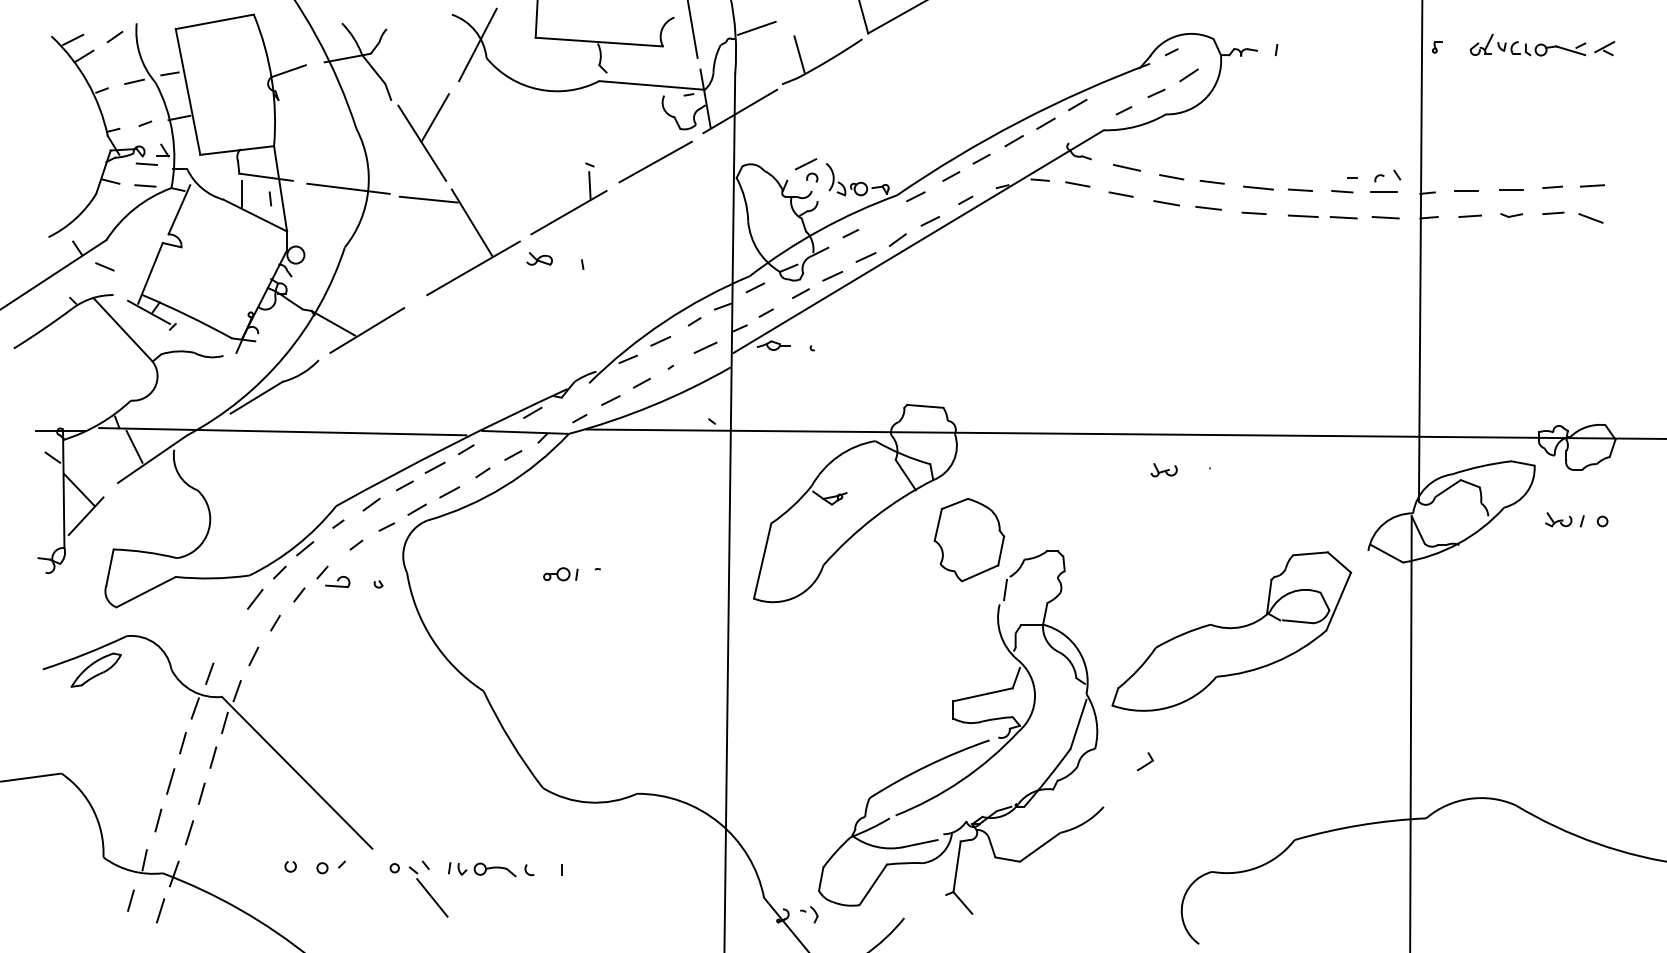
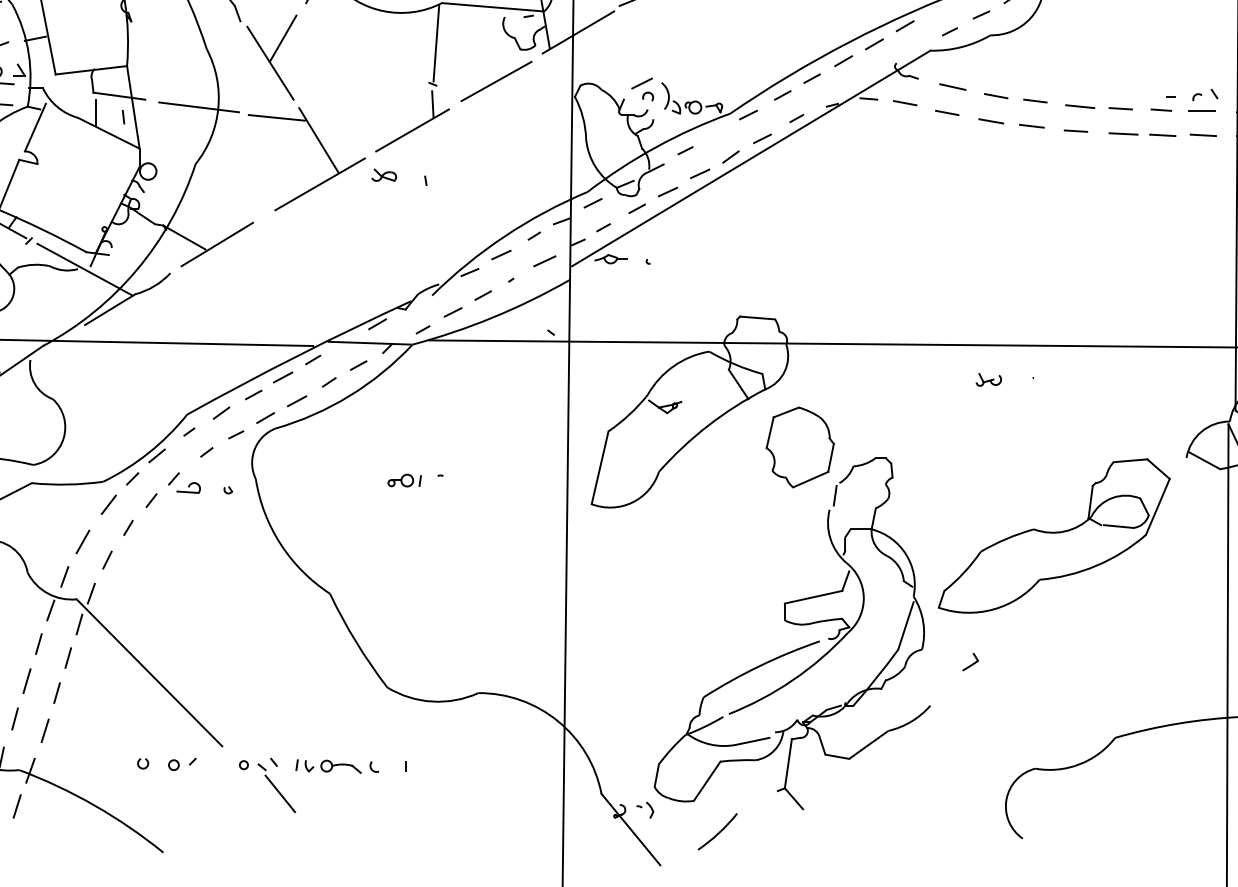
line: (593, 123) -> (436, 44), added
line: (230, 356) -> (84, 269), added
line: (228, 637) -> (82, 541), added

